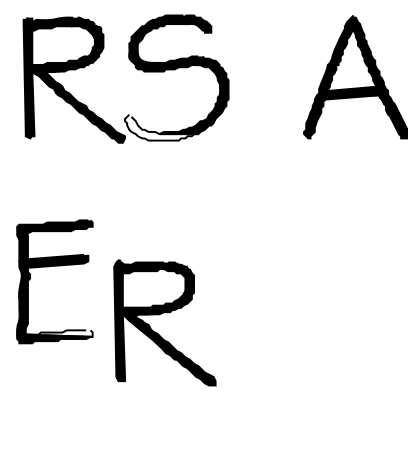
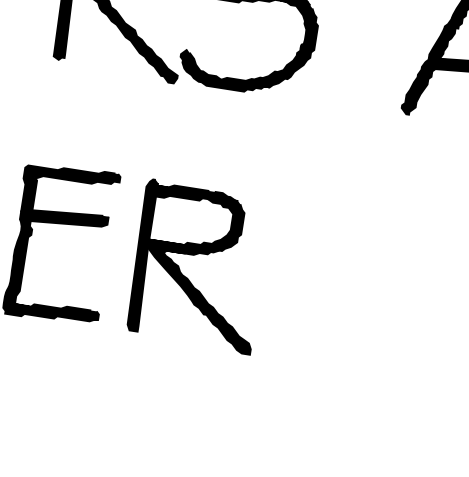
fill: (161, 127) -> (224, 71), added
part: (161, 314) -> (196, 255), moved
fill: (58, 333) -> (56, 309), added

